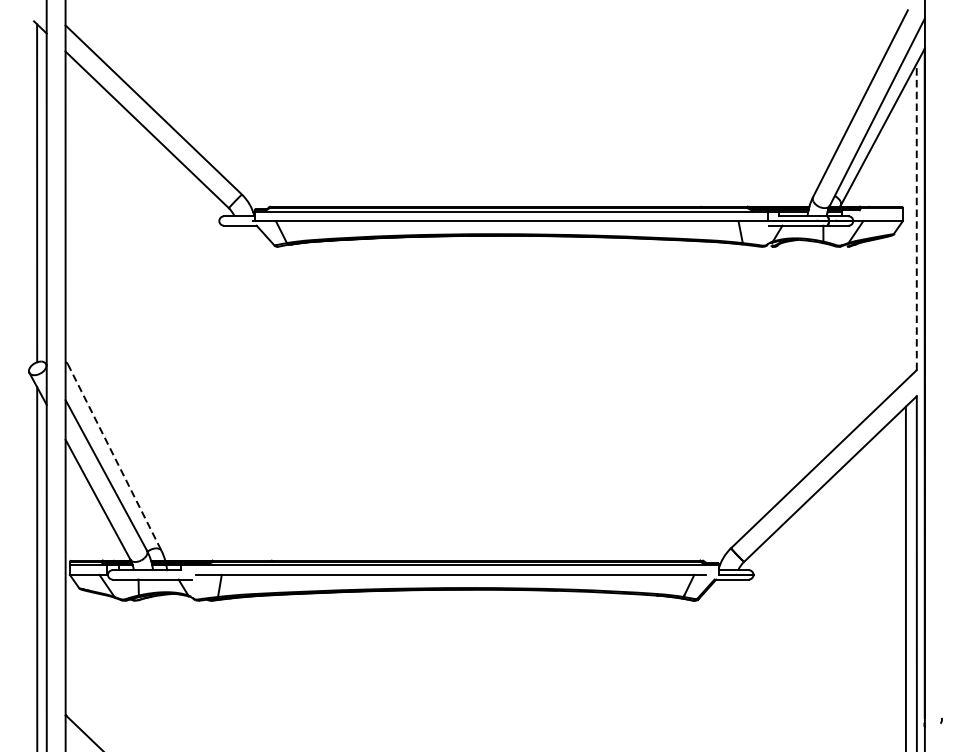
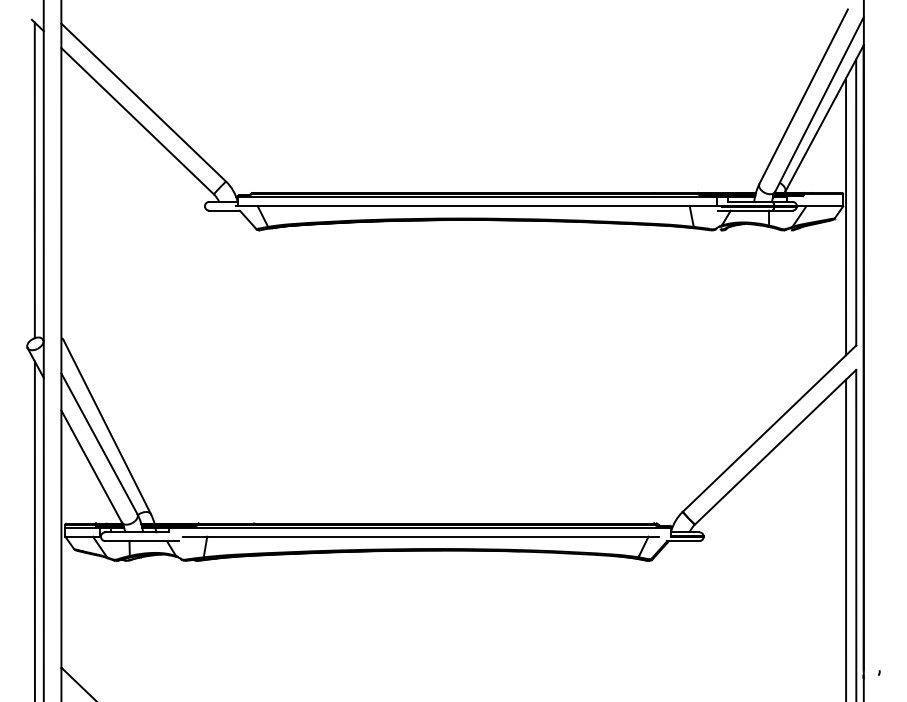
line: (917, 215) -> (856, 201), dashed -> solid
line: (906, 231) -> (846, 216), added
line: (114, 457) -> (107, 427), dashed -> solid

